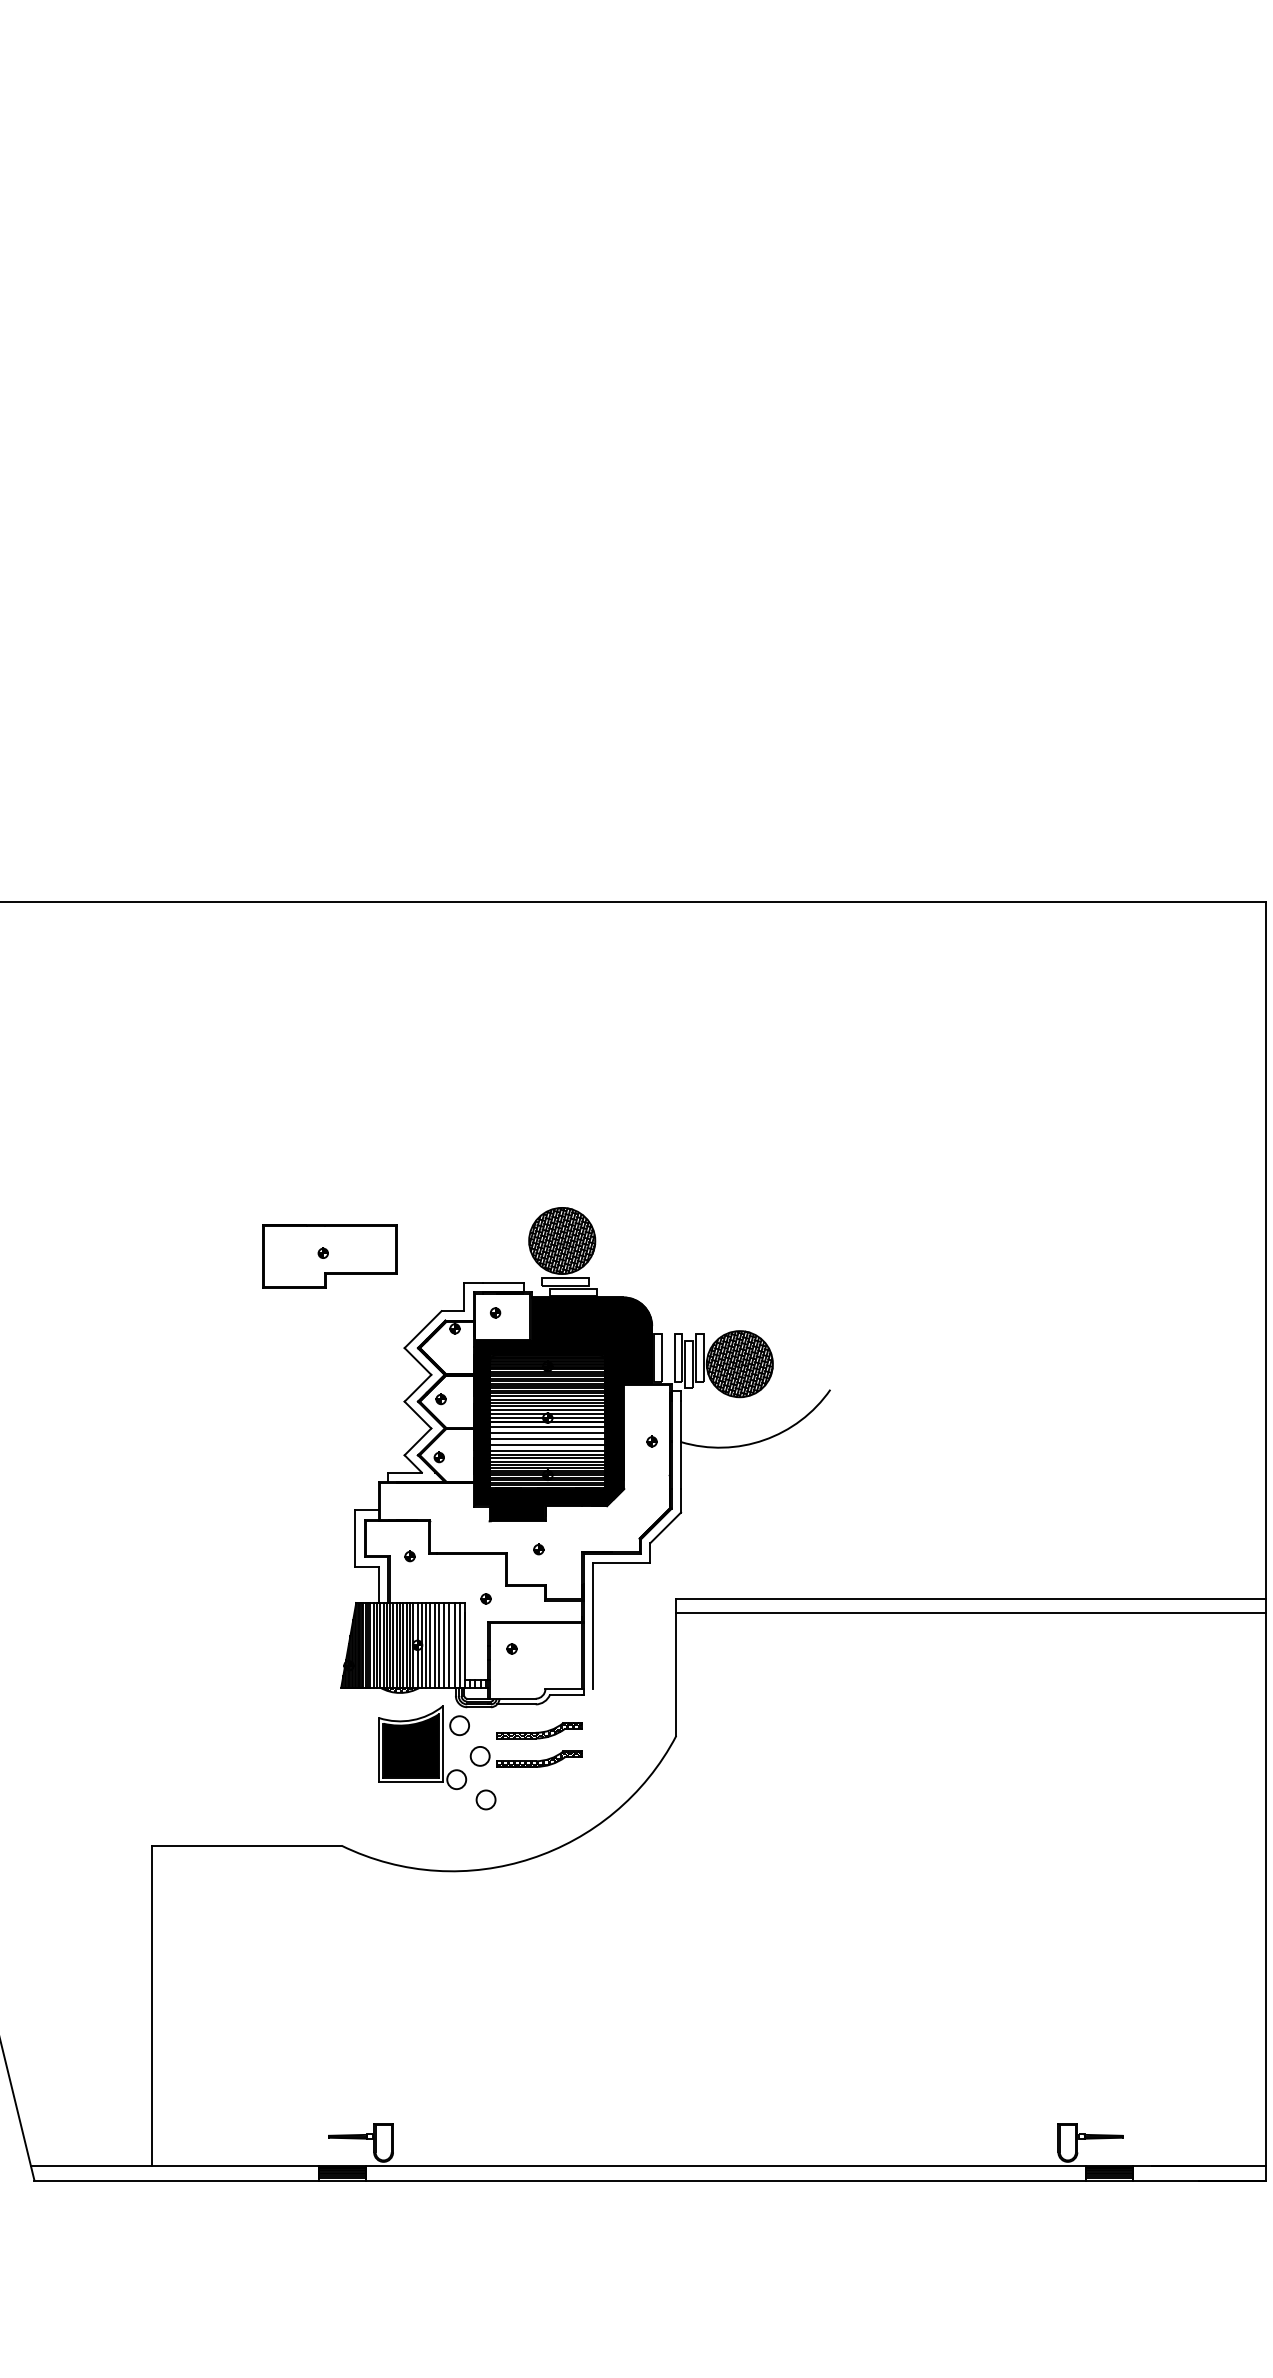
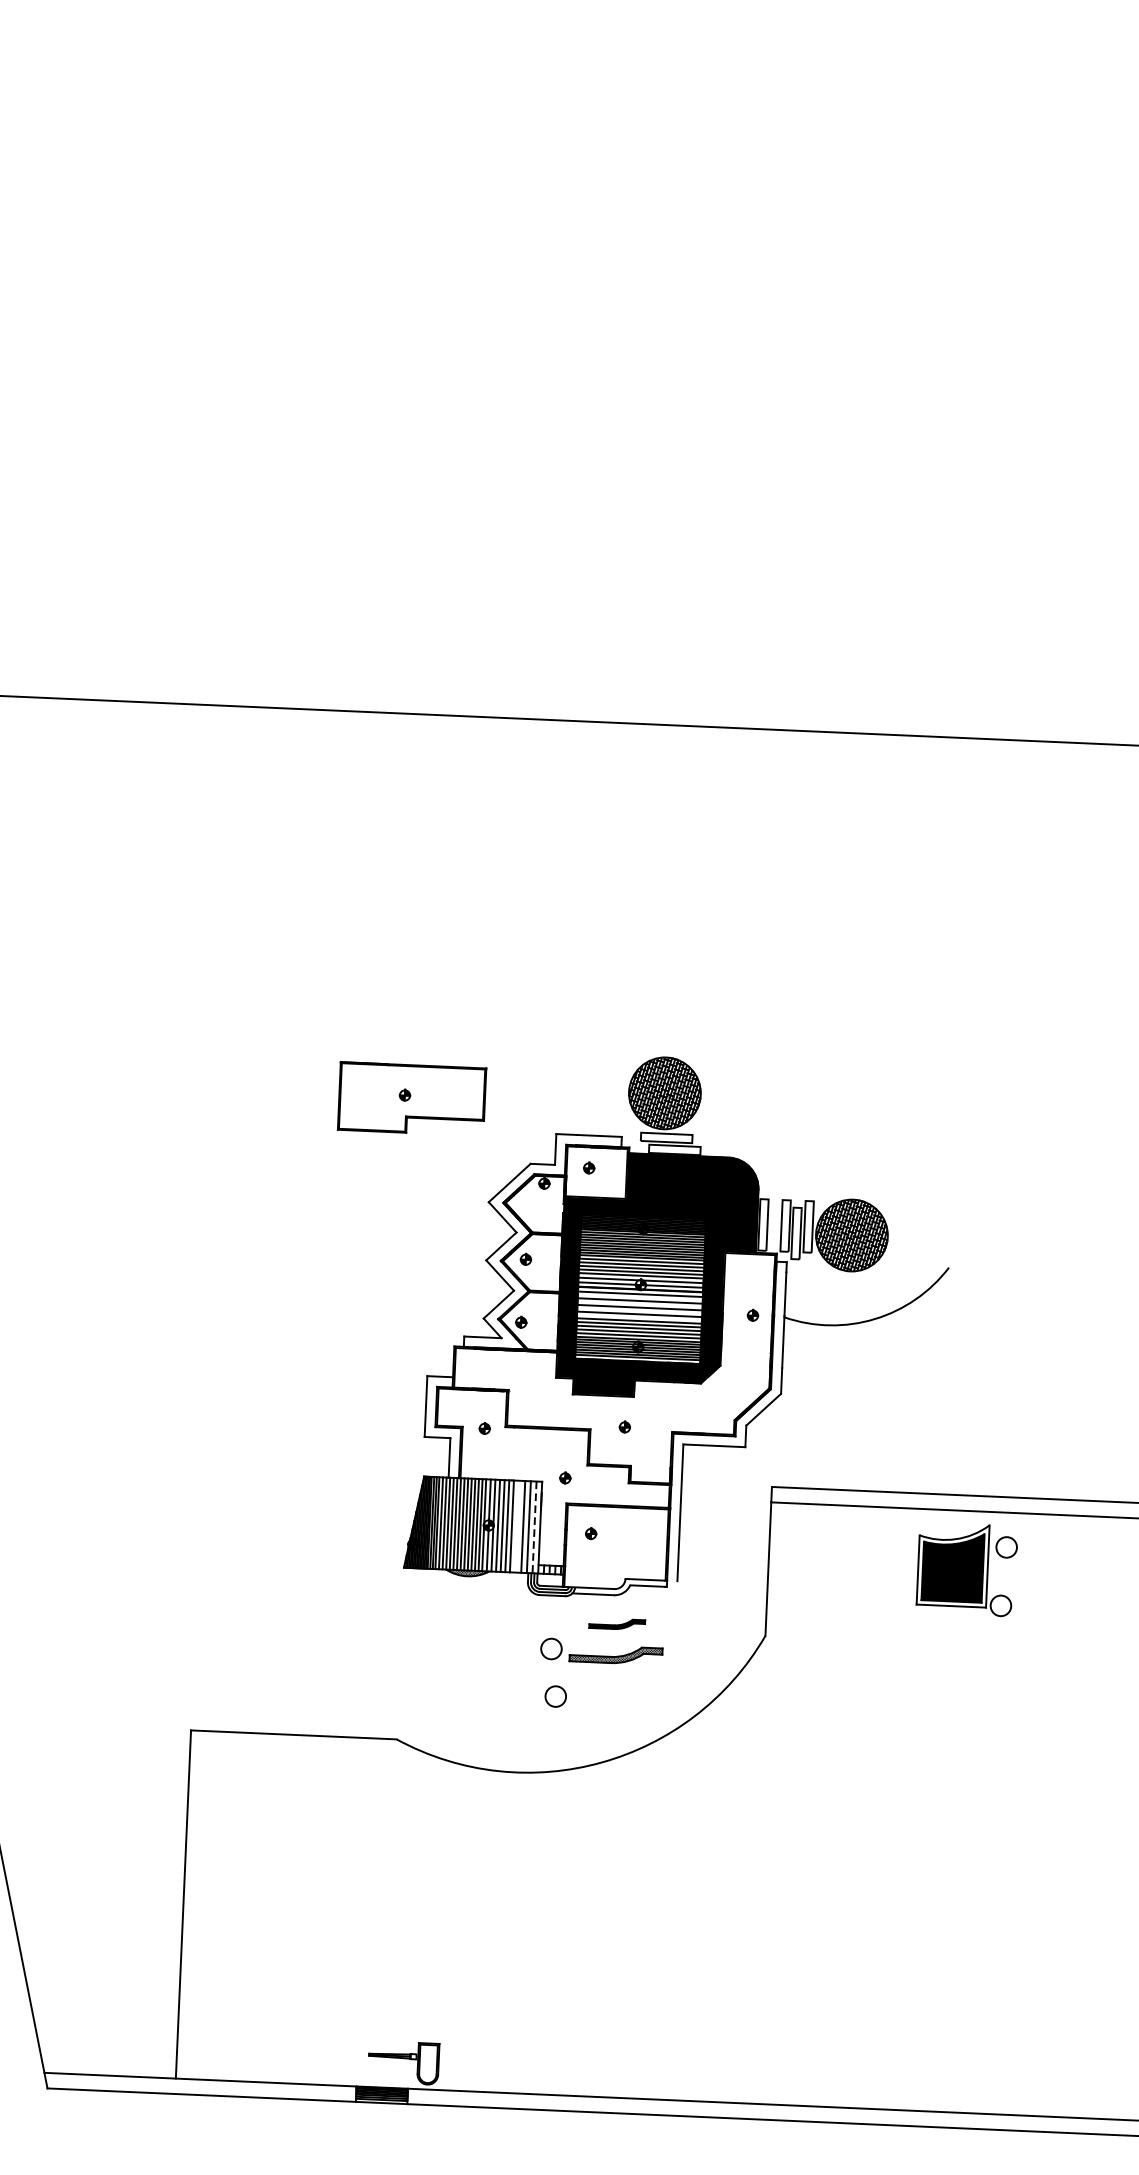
line: (444, 1644) -> (518, 1525), removed
line: (459, 1645) -> (534, 1527), solid -> dashed
part: (539, 1730) -> (617, 1623), size x0.6
part: (423, 1747) -> (966, 1569), moved

